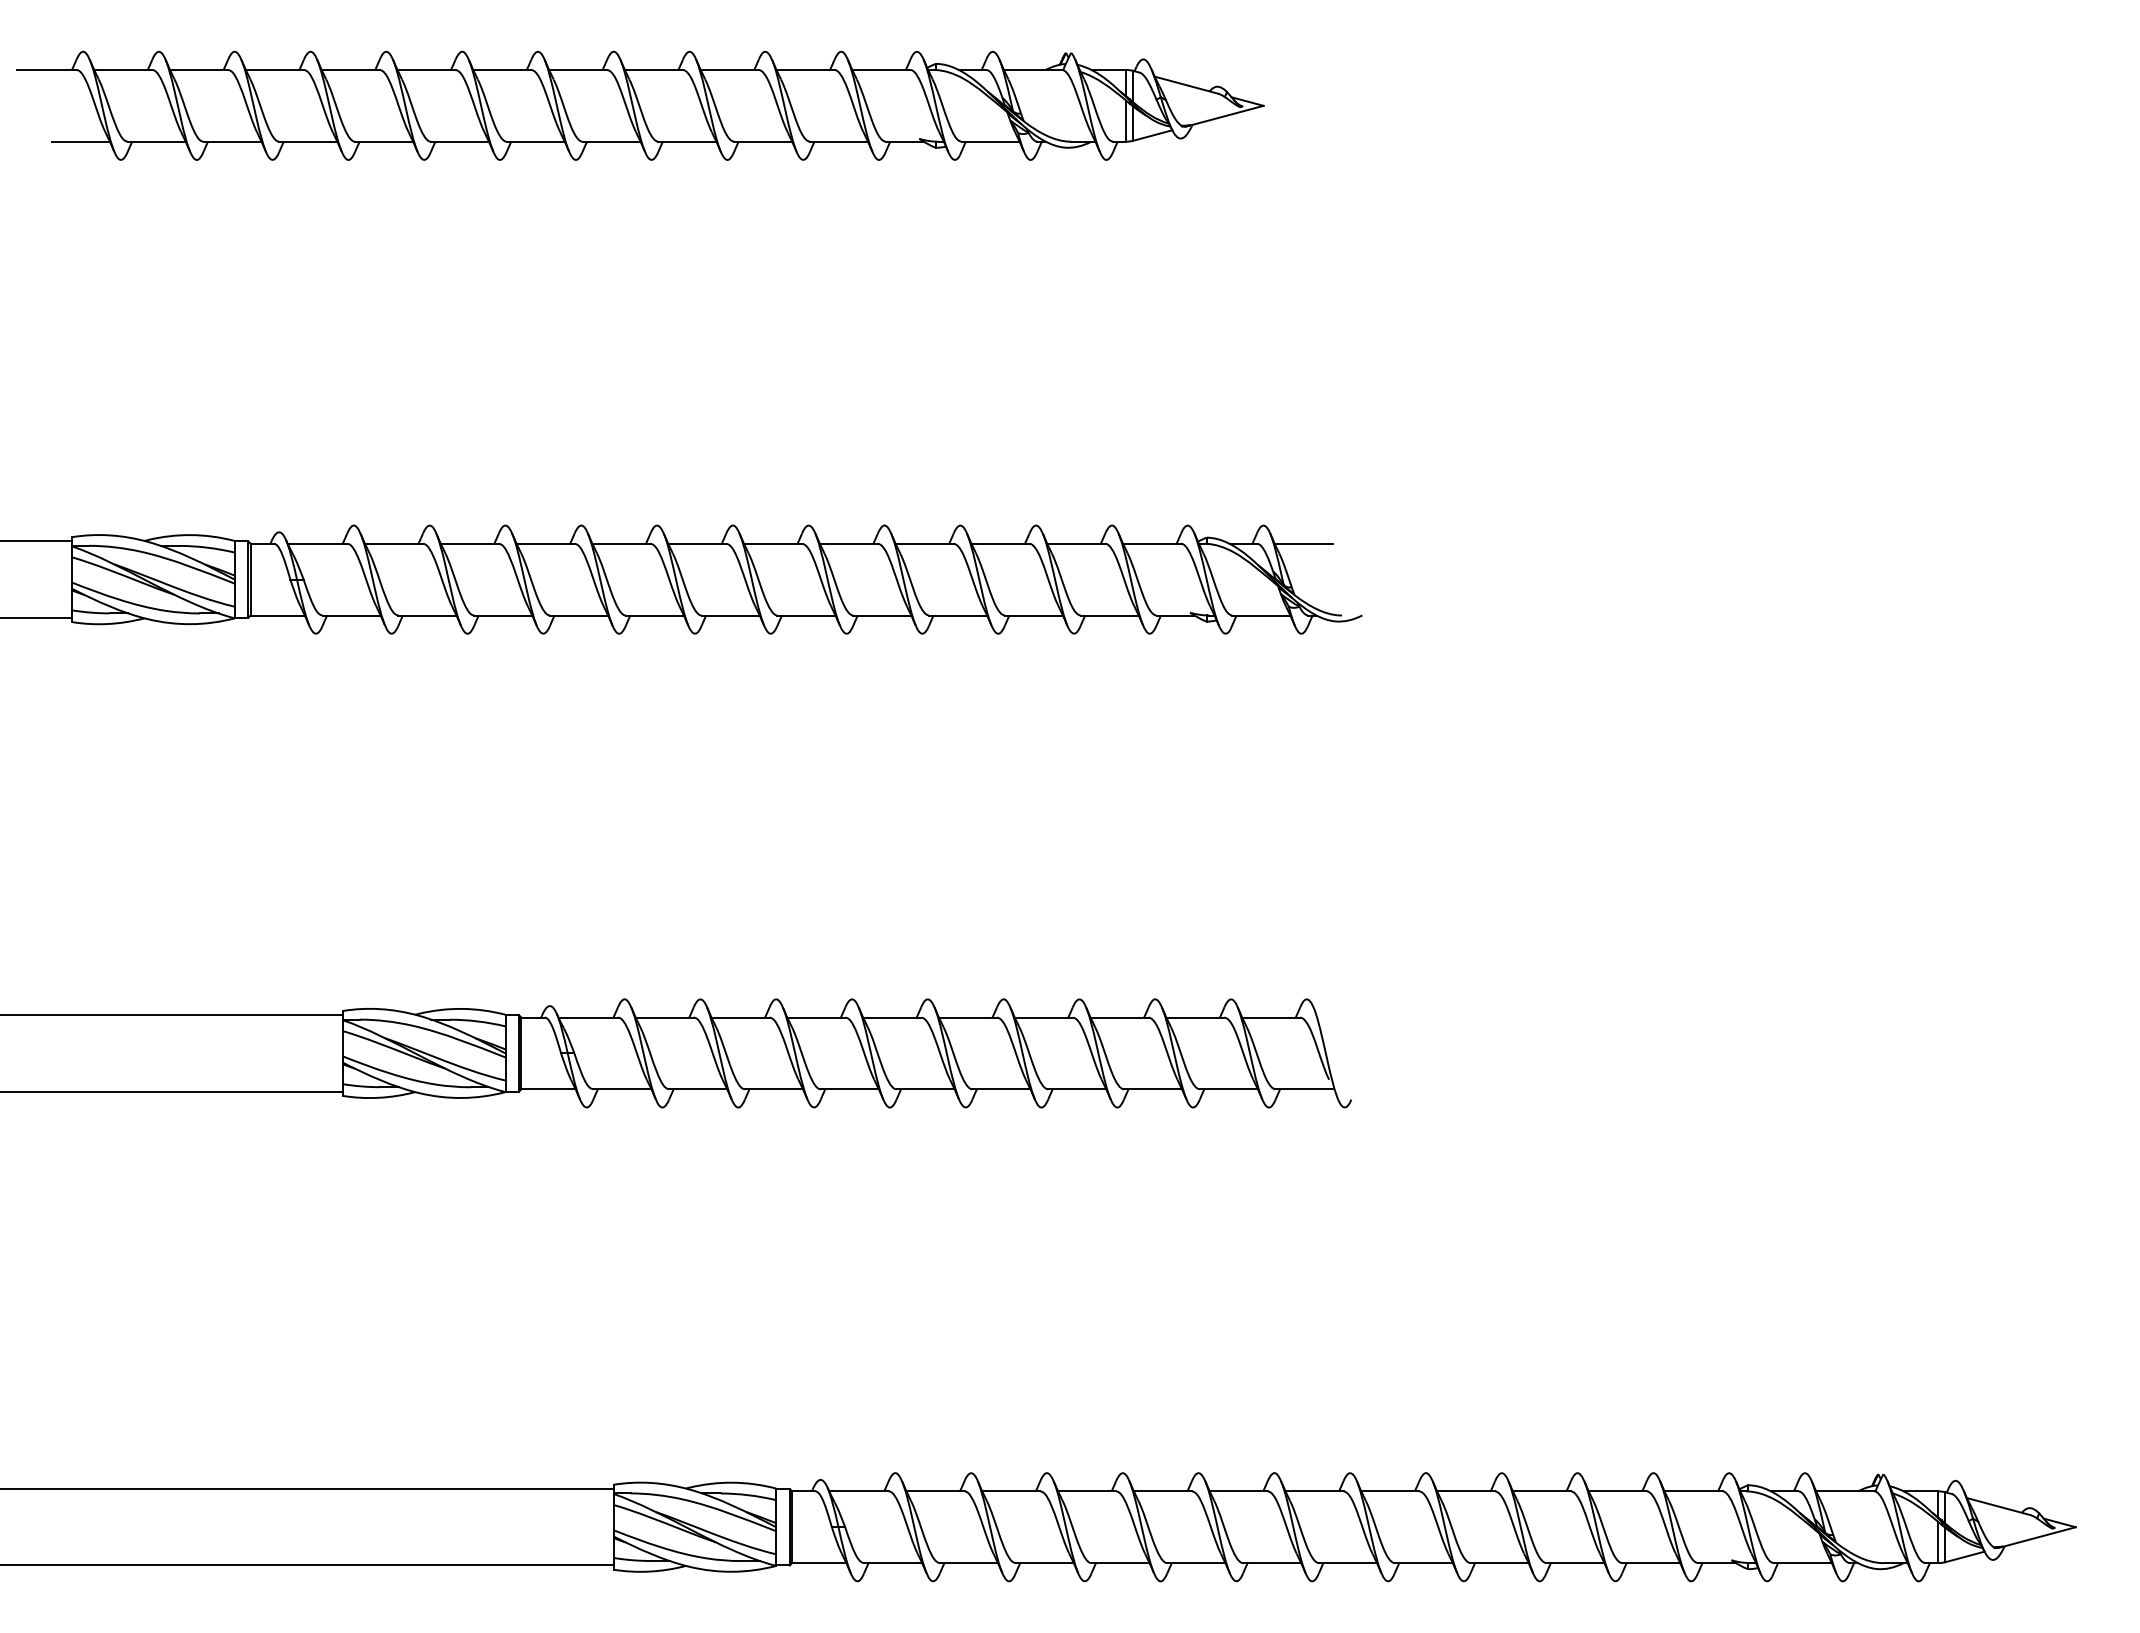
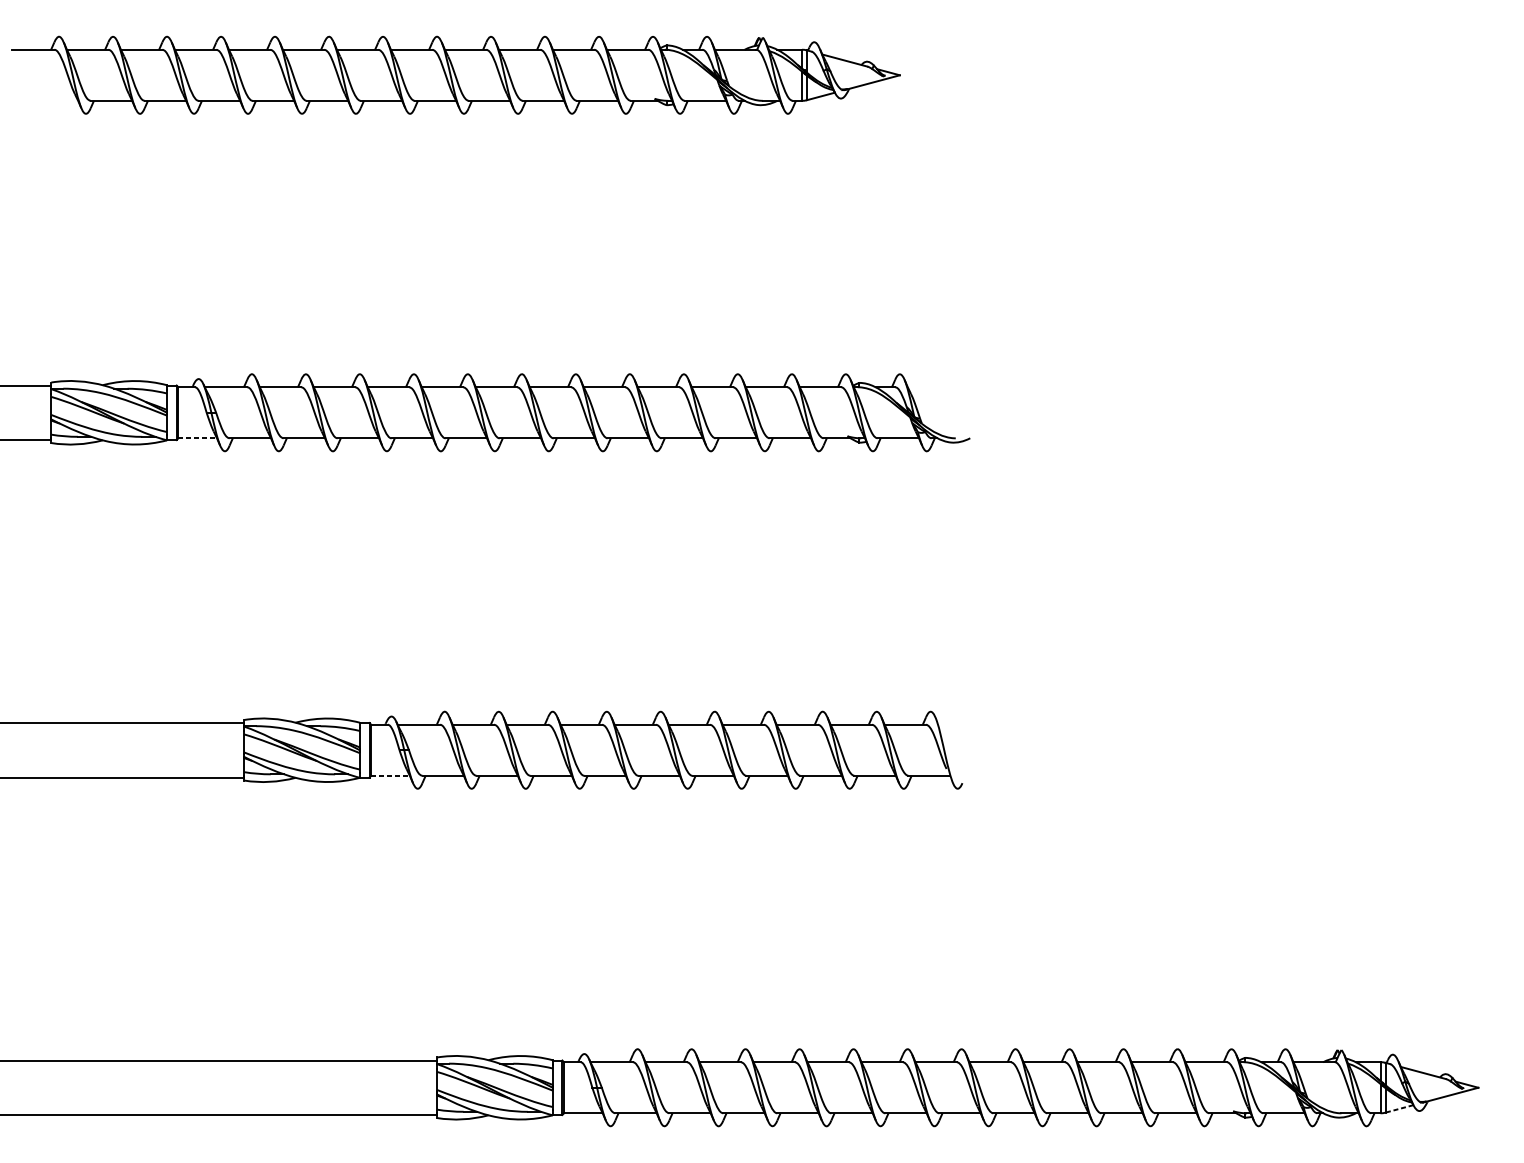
line: (80, 141) -> (57, 100), removed
line: (1303, 543) -> (928, 387), removed
line: (278, 615) -> (198, 438), solid -> dashed
line: (548, 1089) -> (390, 775), solid -> dashed
line: (1964, 1557) -> (1399, 1109), solid -> dashed

